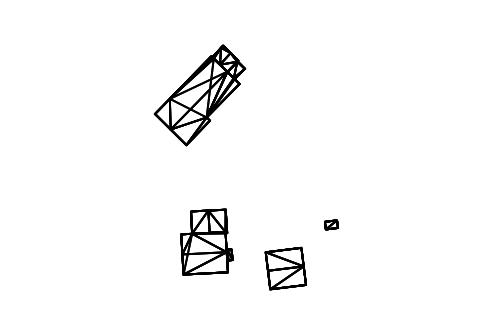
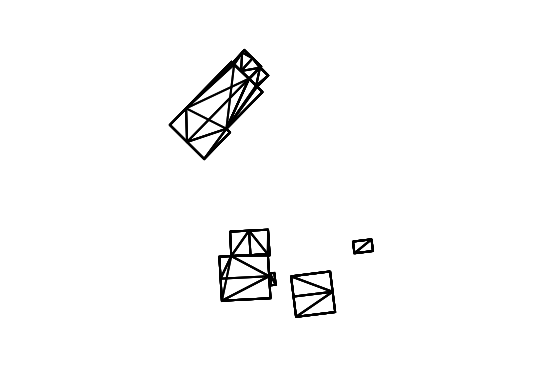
part: (331, 224) -> (363, 245), size x1.4
part: (206, 241) -> (247, 264), moved

